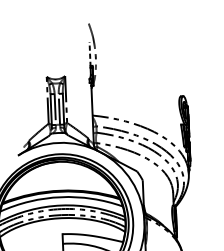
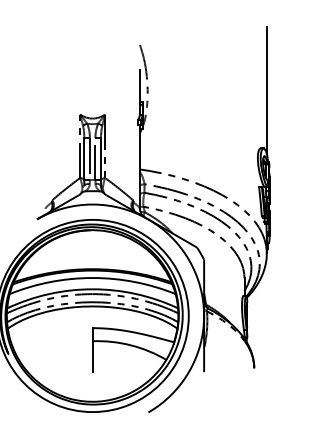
line: (183, 53) -> (266, 90), added
line: (90, 54) -> (140, 86), dashed -> solid

